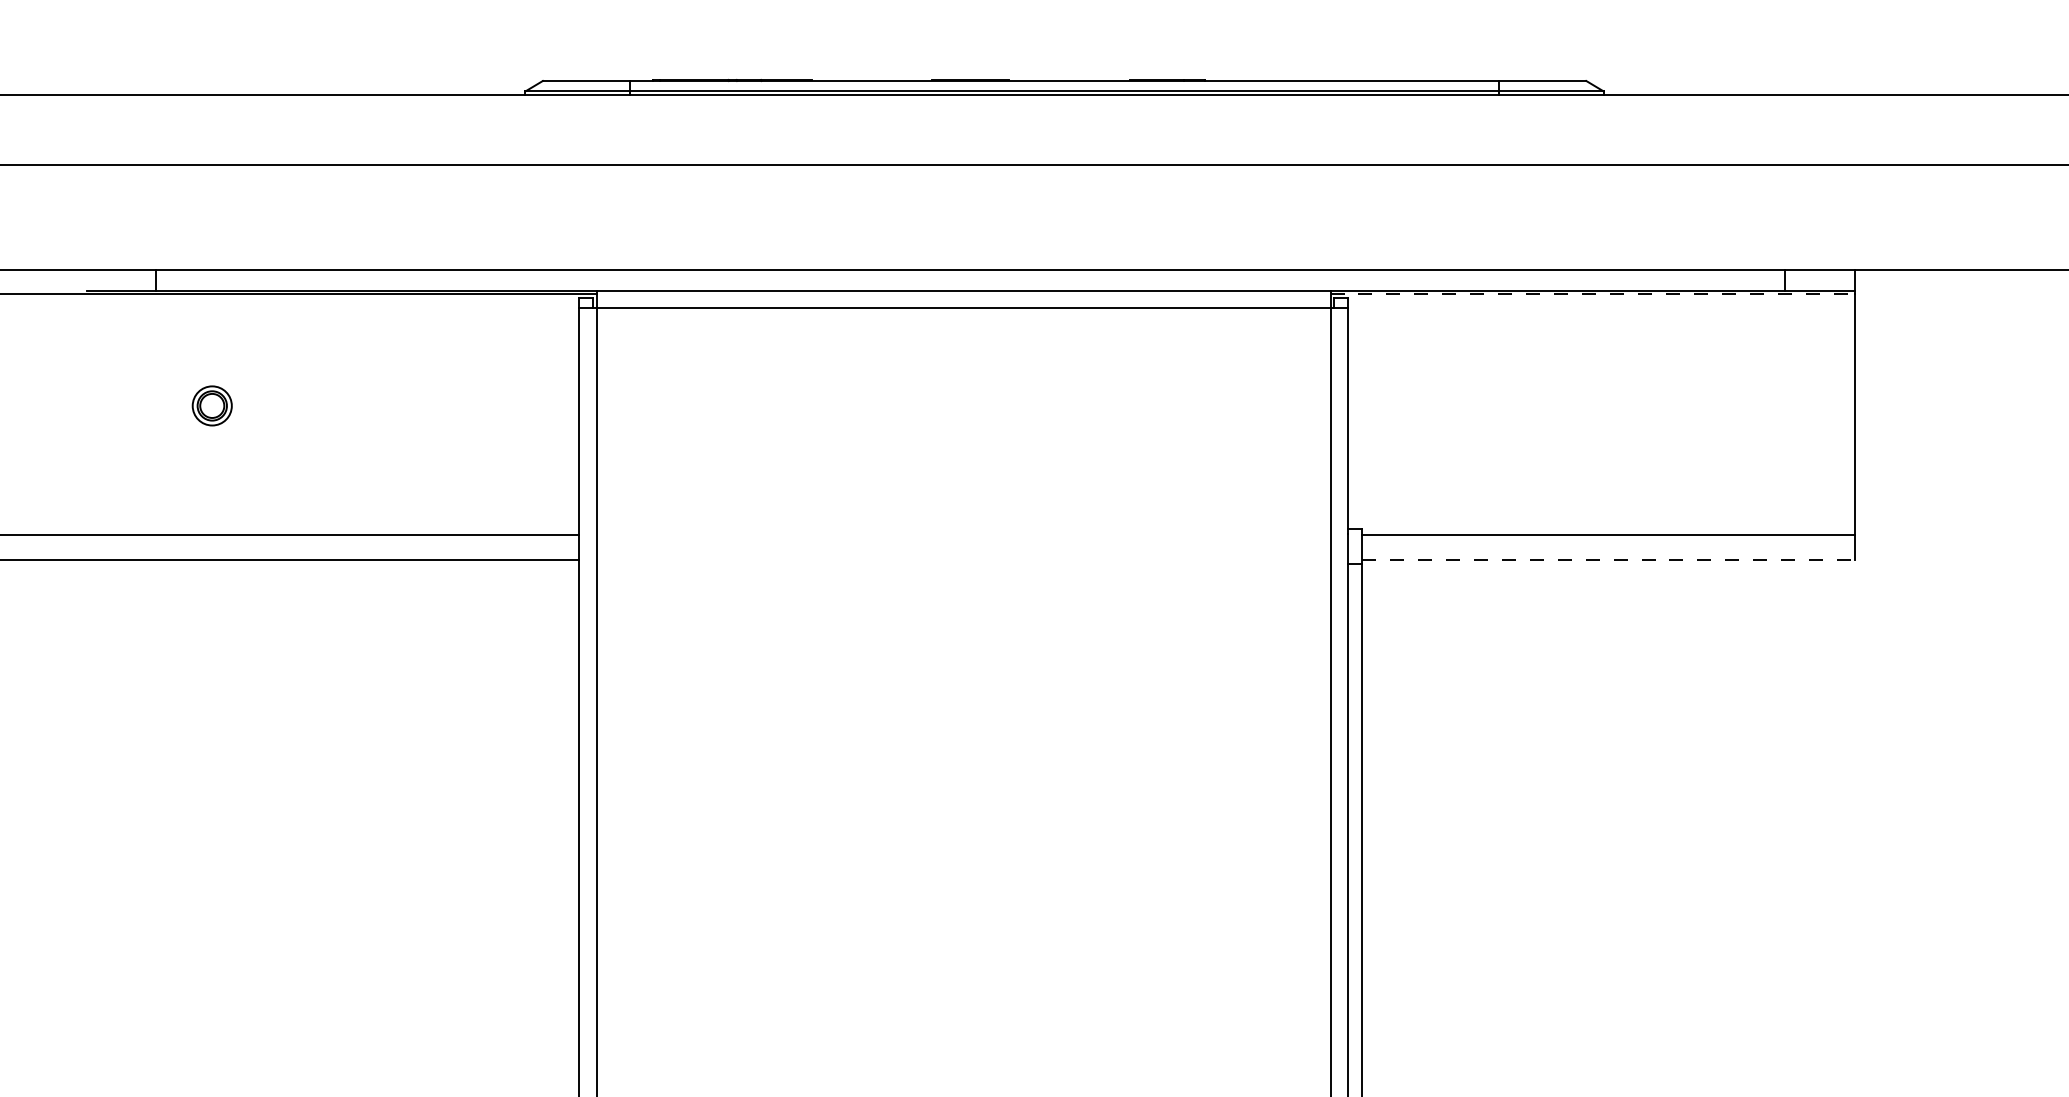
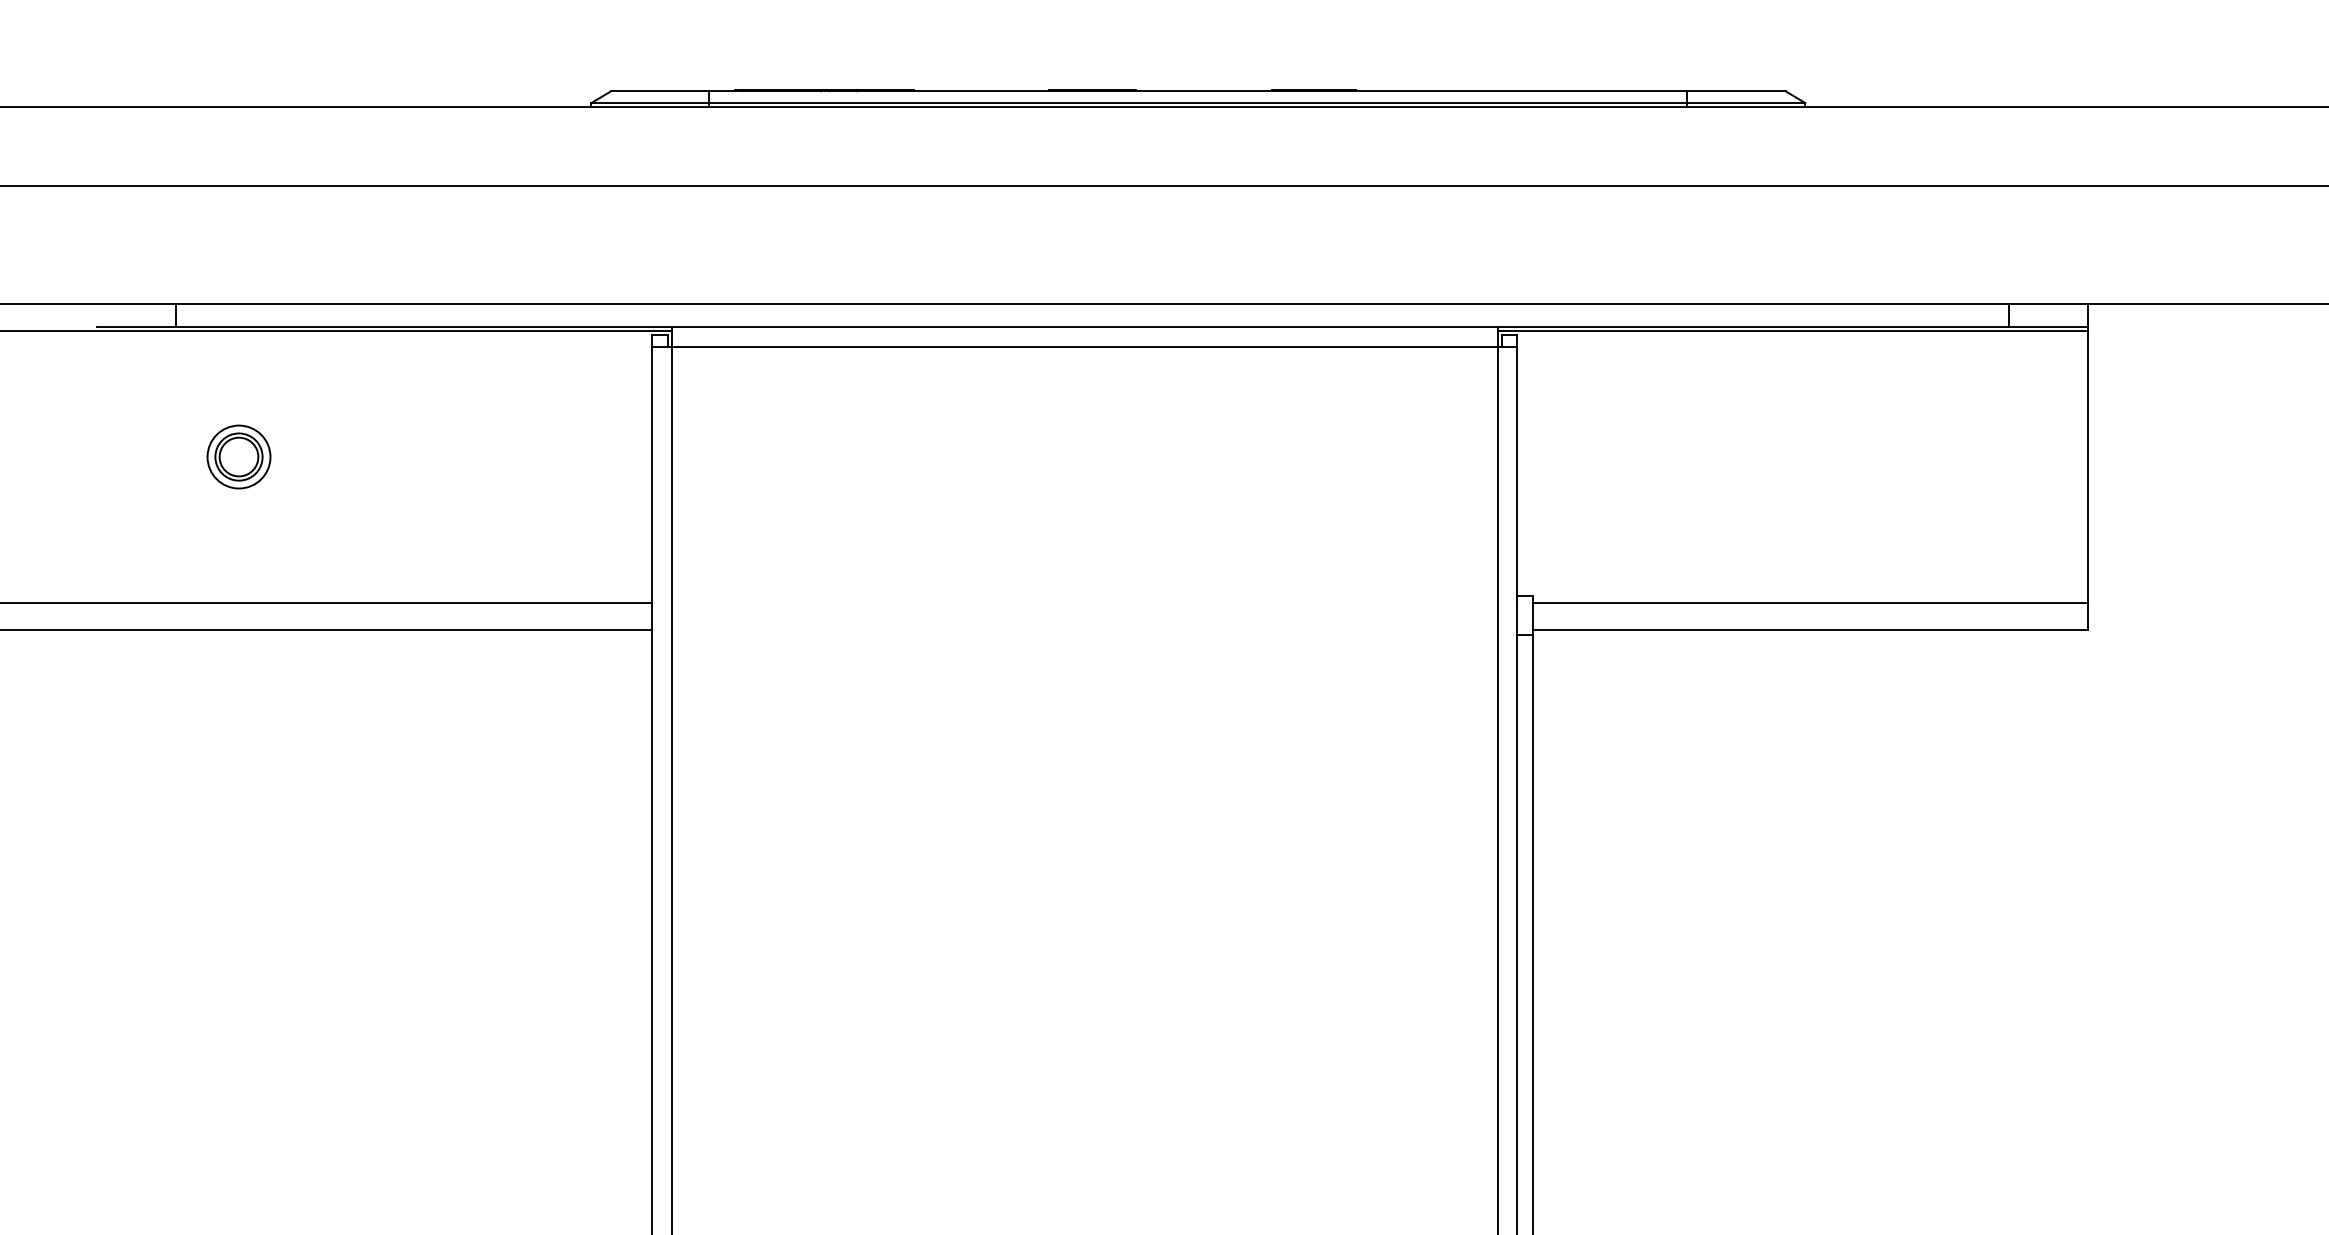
line: (1593, 294) -> (1793, 331), dashed -> solid
part: (211, 405) -> (238, 456), size x1.43
line: (1608, 560) -> (1810, 630), dashed -> solid

